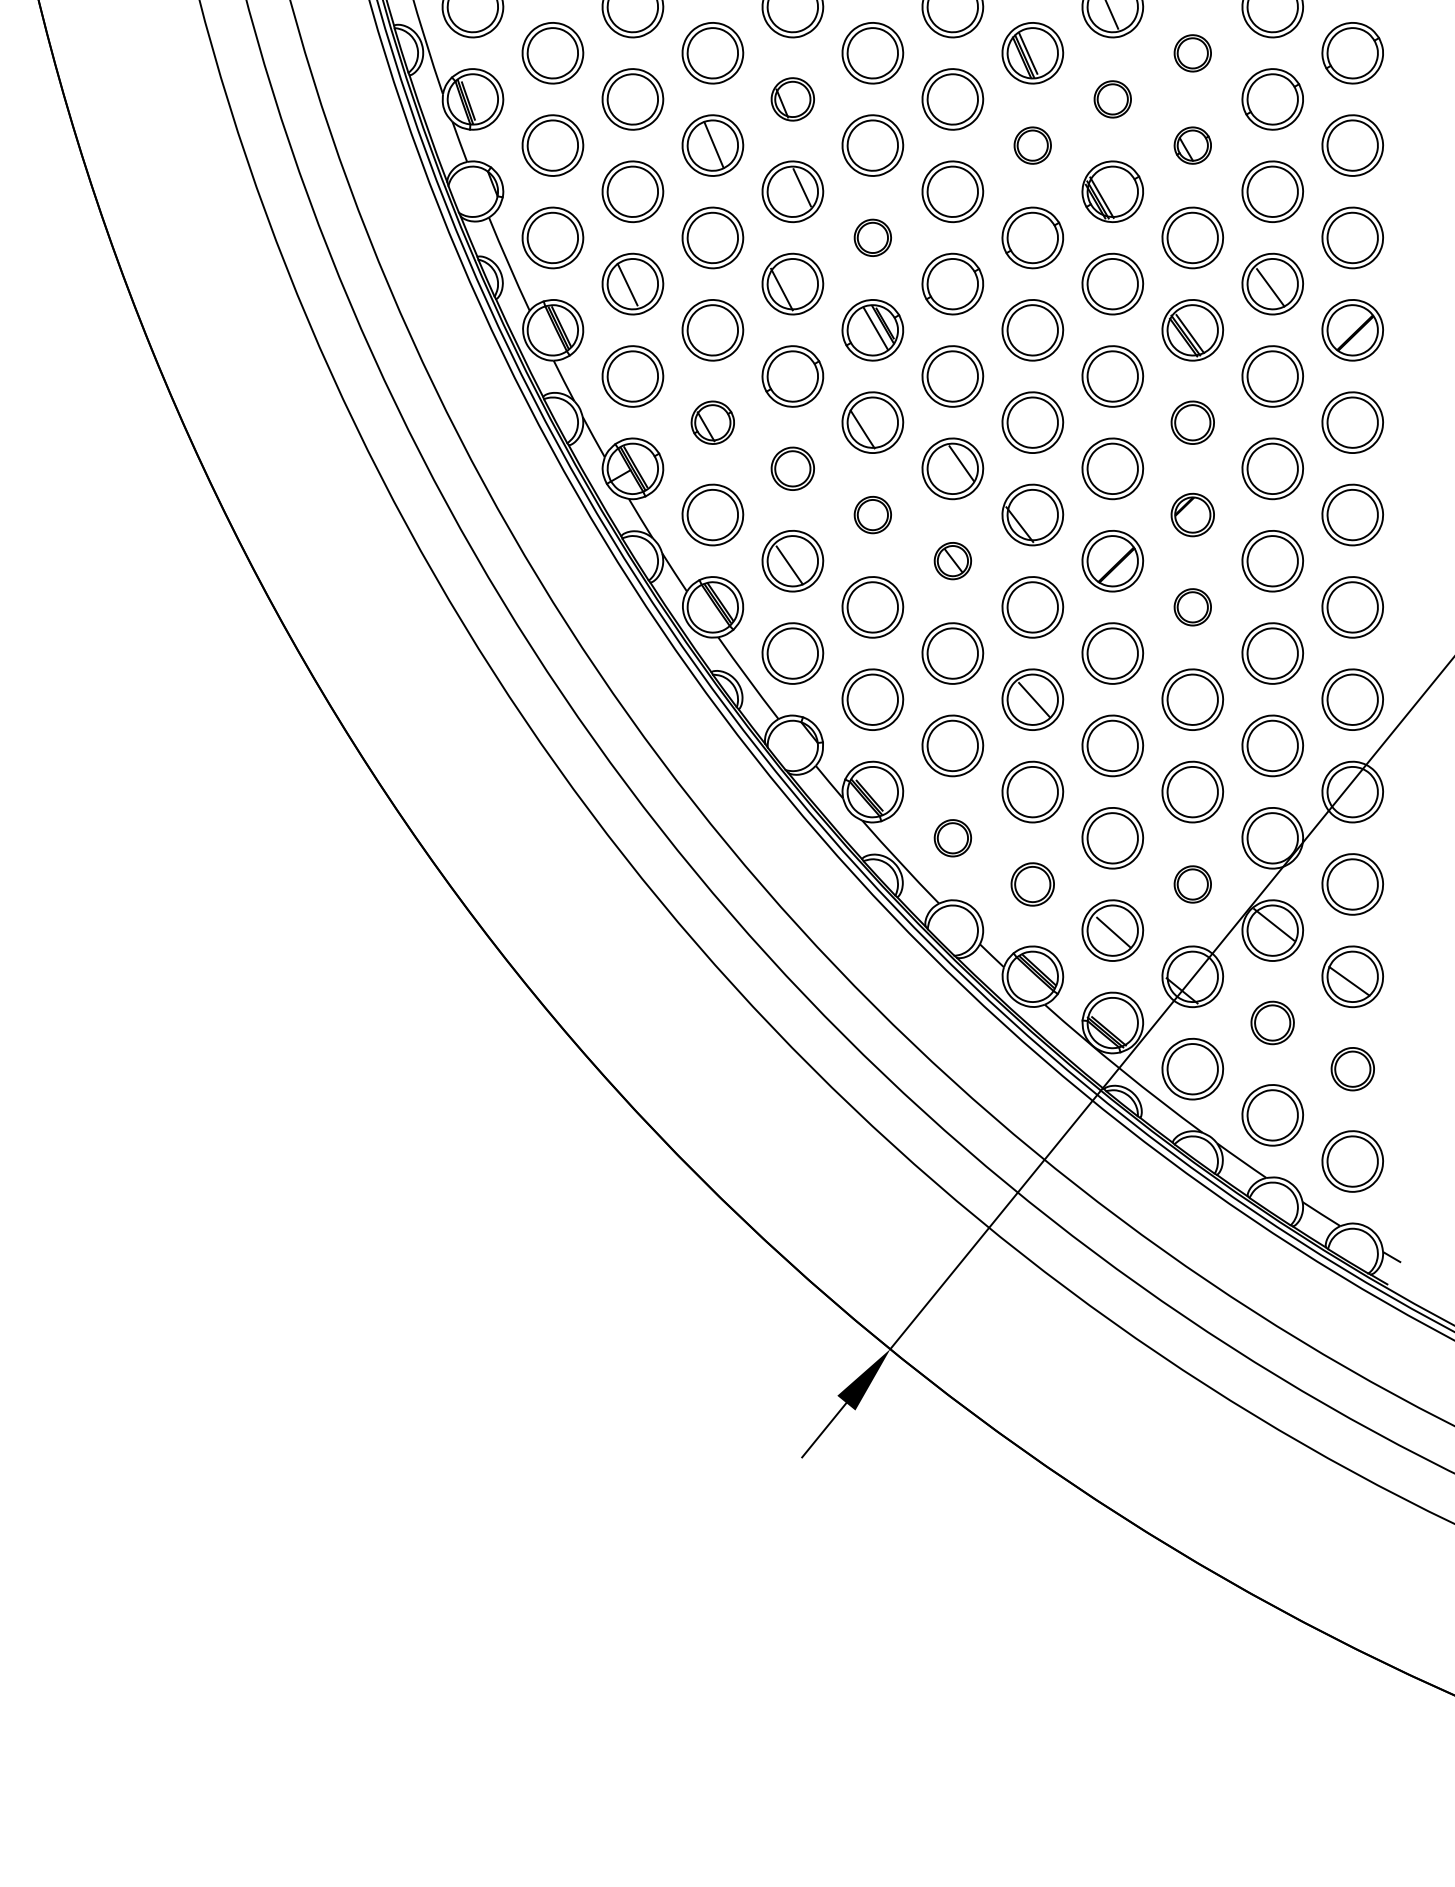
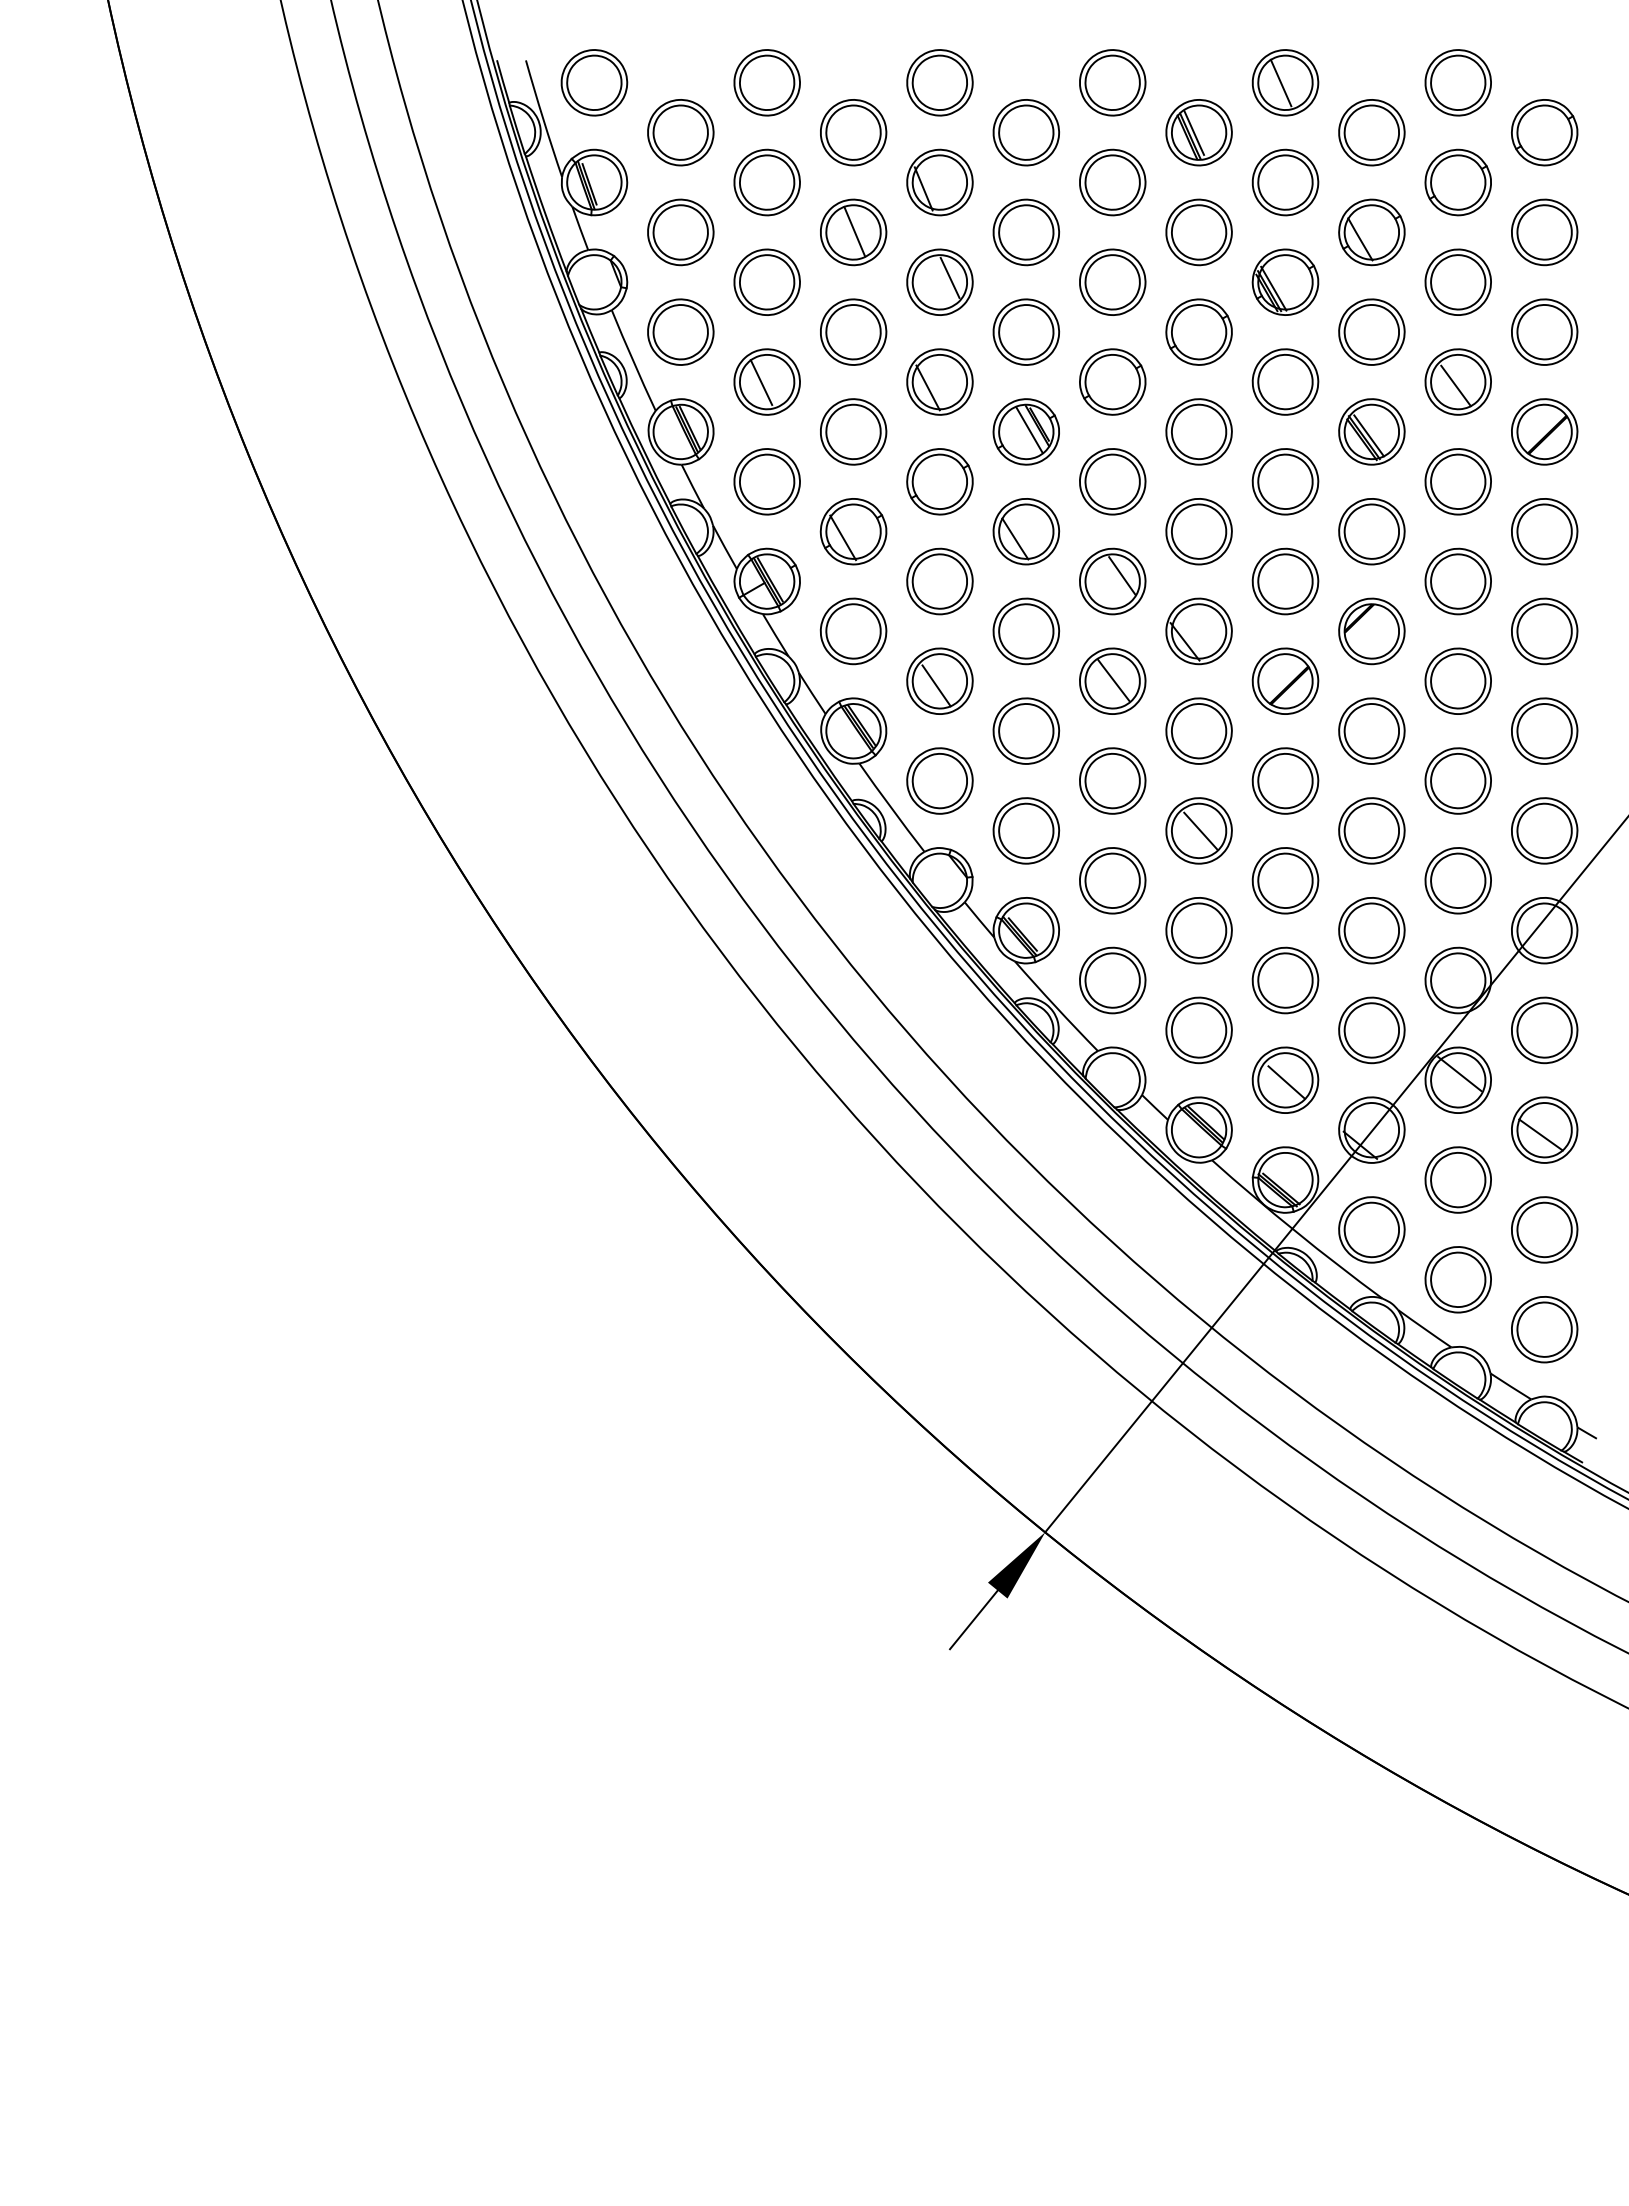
part: (1192, 53) -> (1371, 132), size x1.67
part: (792, 99) -> (939, 182), size x1.43
part: (1112, 99) -> (1285, 182), size x1.67
part: (1032, 145) -> (1198, 232), size x1.67
part: (1192, 145) -> (1371, 232), size x1.67
part: (872, 237) -> (1026, 331), size x1.67
part: (712, 422) -> (853, 531), size x1.43
part: (1192, 422) -> (1371, 531), size x1.43
part: (792, 468) -> (939, 581), size x1.43
part: (872, 515) -> (1026, 631), size x1.67
part: (1192, 515) -> (1371, 631), size x1.43
part: (952, 560) -> (1112, 680), size x1.67
part: (1192, 606) -> (1371, 730), size x1.67
part: (952, 838) -> (1112, 980), size x1.67
part: (1032, 884) -> (1198, 1030), size x1.43
part: (1192, 884) -> (1371, 1030), size x1.67
part: (1272, 1022) -> (1457, 1179), size x1.43
part: (1352, 1068) -> (1544, 1229), size x1.43

